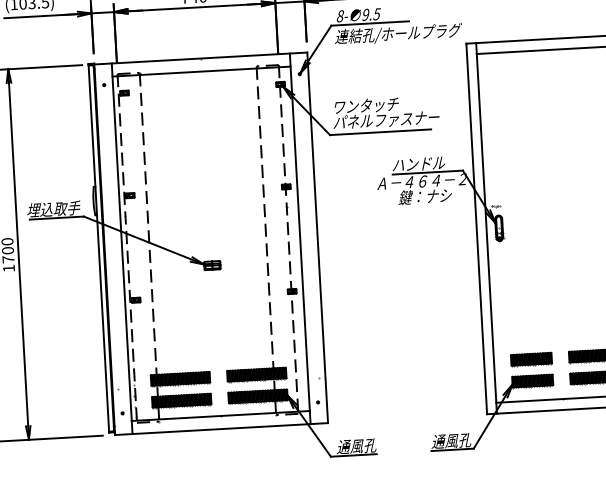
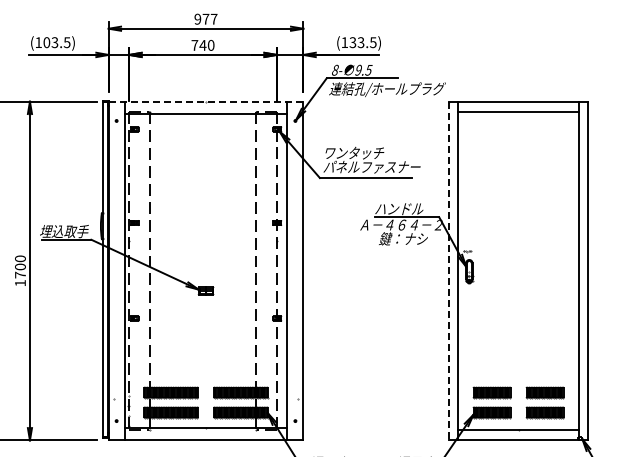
line: (201, 58) -> (206, 101), solid -> dashed
line: (476, 229) -> (448, 271), solid -> dashed

